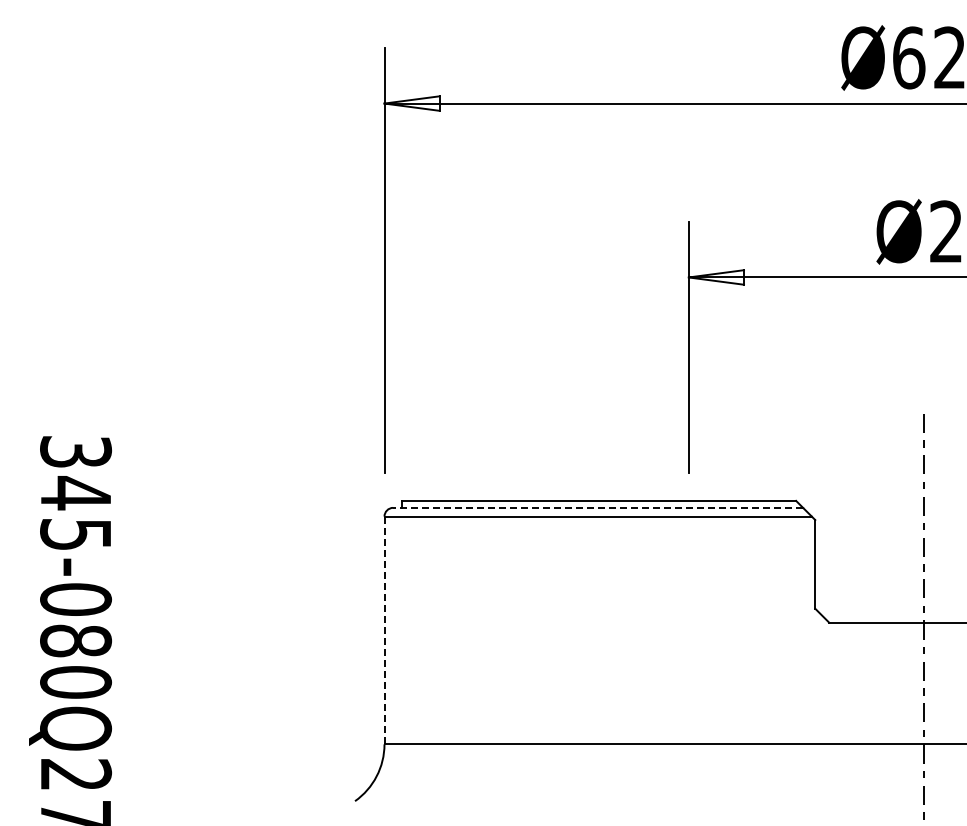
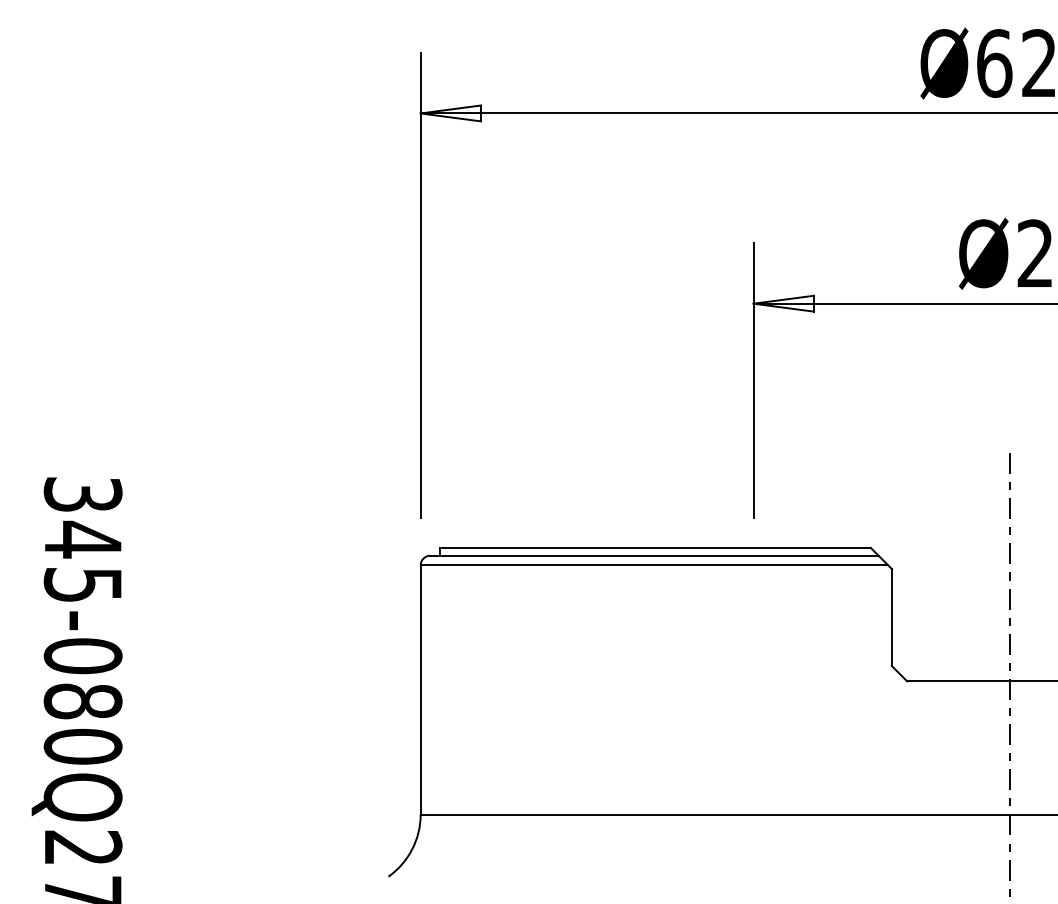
line: (598, 507) -> (654, 555), dashed -> solid
line: (384, 630) -> (420, 689), dashed -> solid

